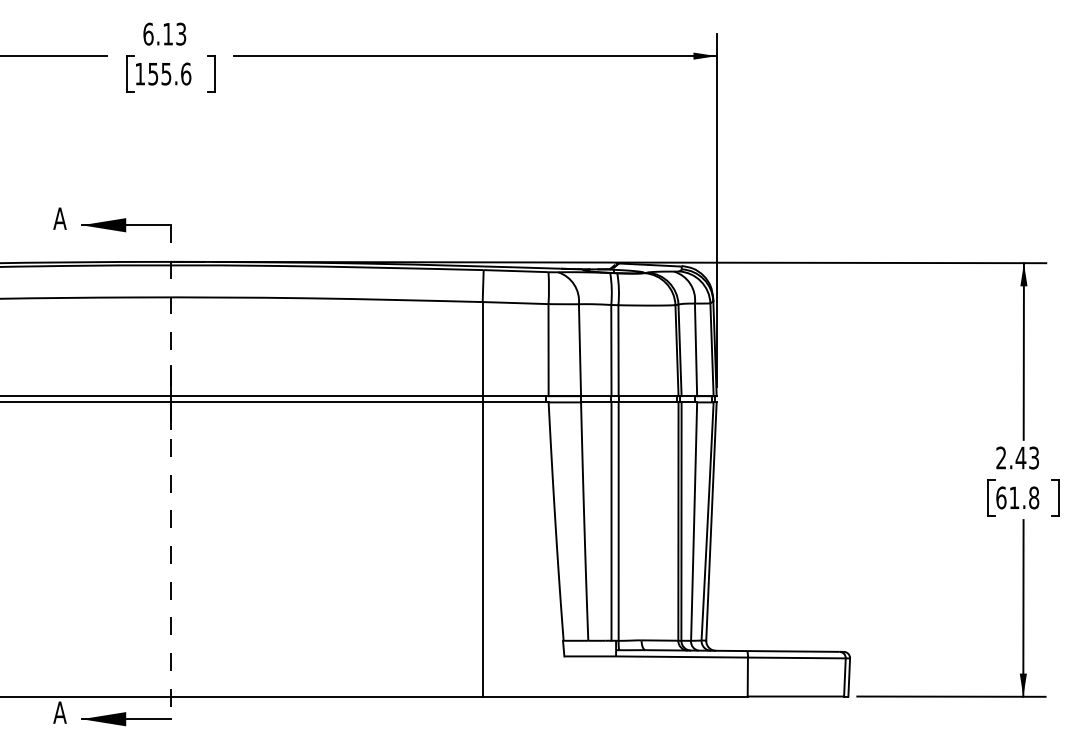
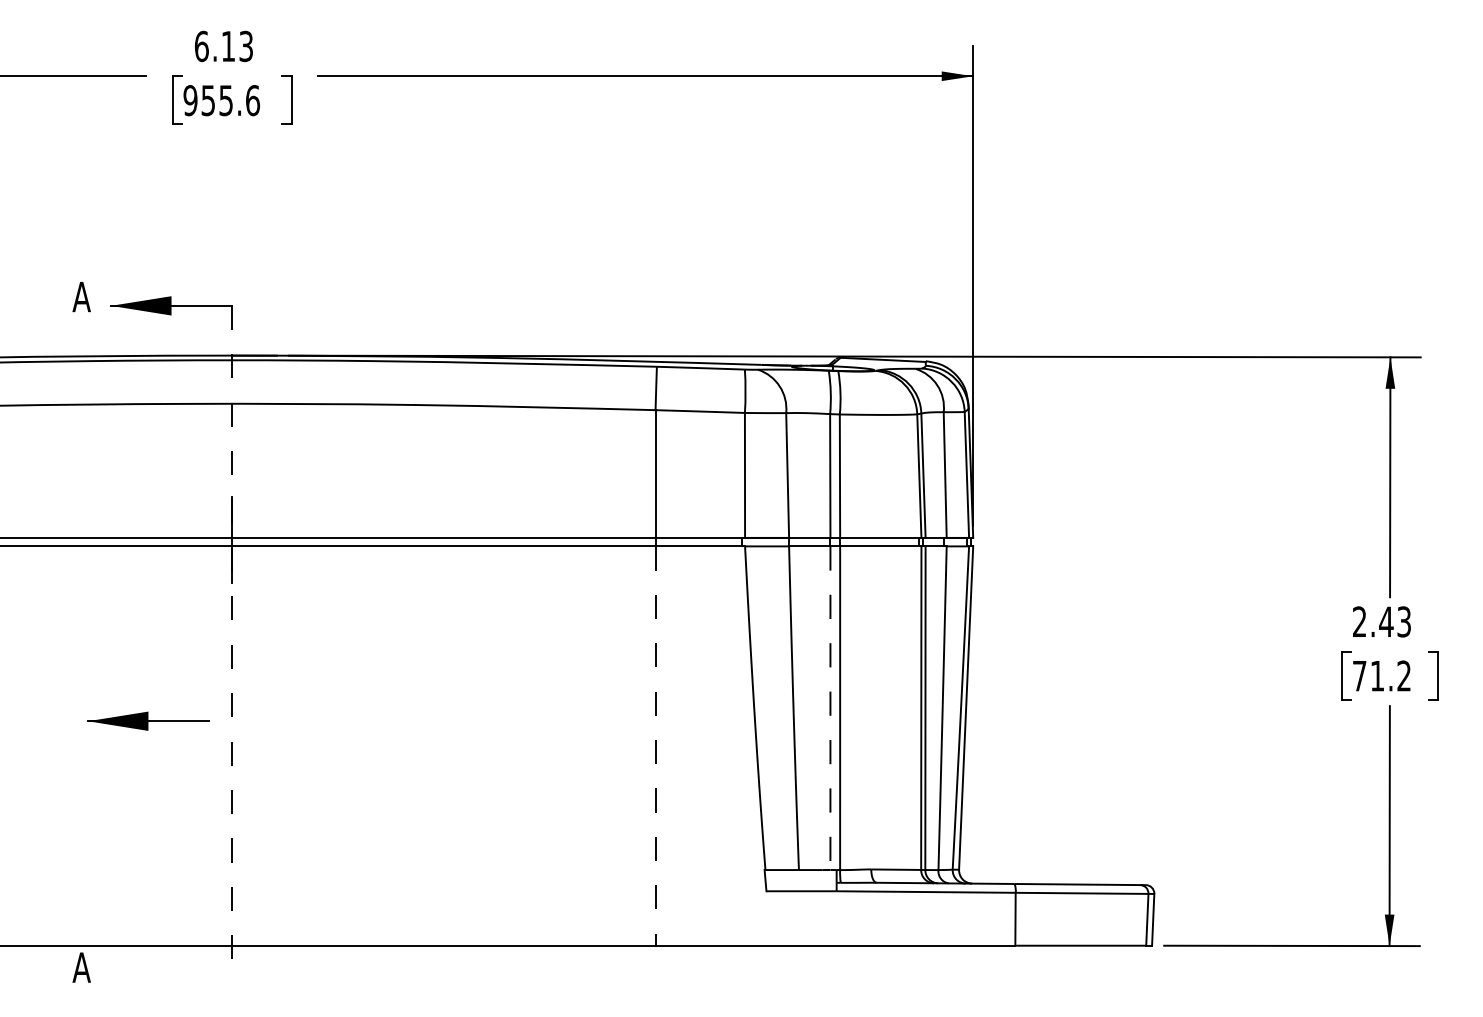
text: (140, 73) -> (190, 99), 155.6 -> 955.6
text: (1017, 497) -> (1381, 675), 61.8 -> 71.2
line: (611, 522) -> (830, 709), solid -> dashed
line: (482, 549) -> (655, 746), solid -> dashed
part: (126, 719) -> (148, 721), moved

